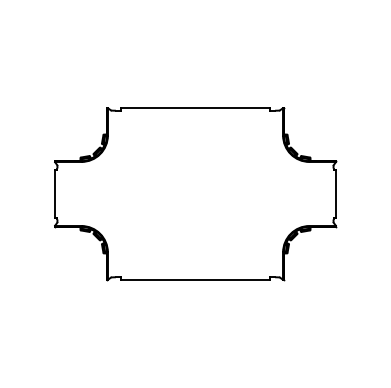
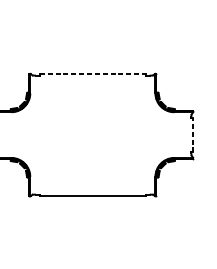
line: (195, 108) -> (92, 74), solid -> dashed
line: (335, 193) -> (192, 134), solid -> dashed

